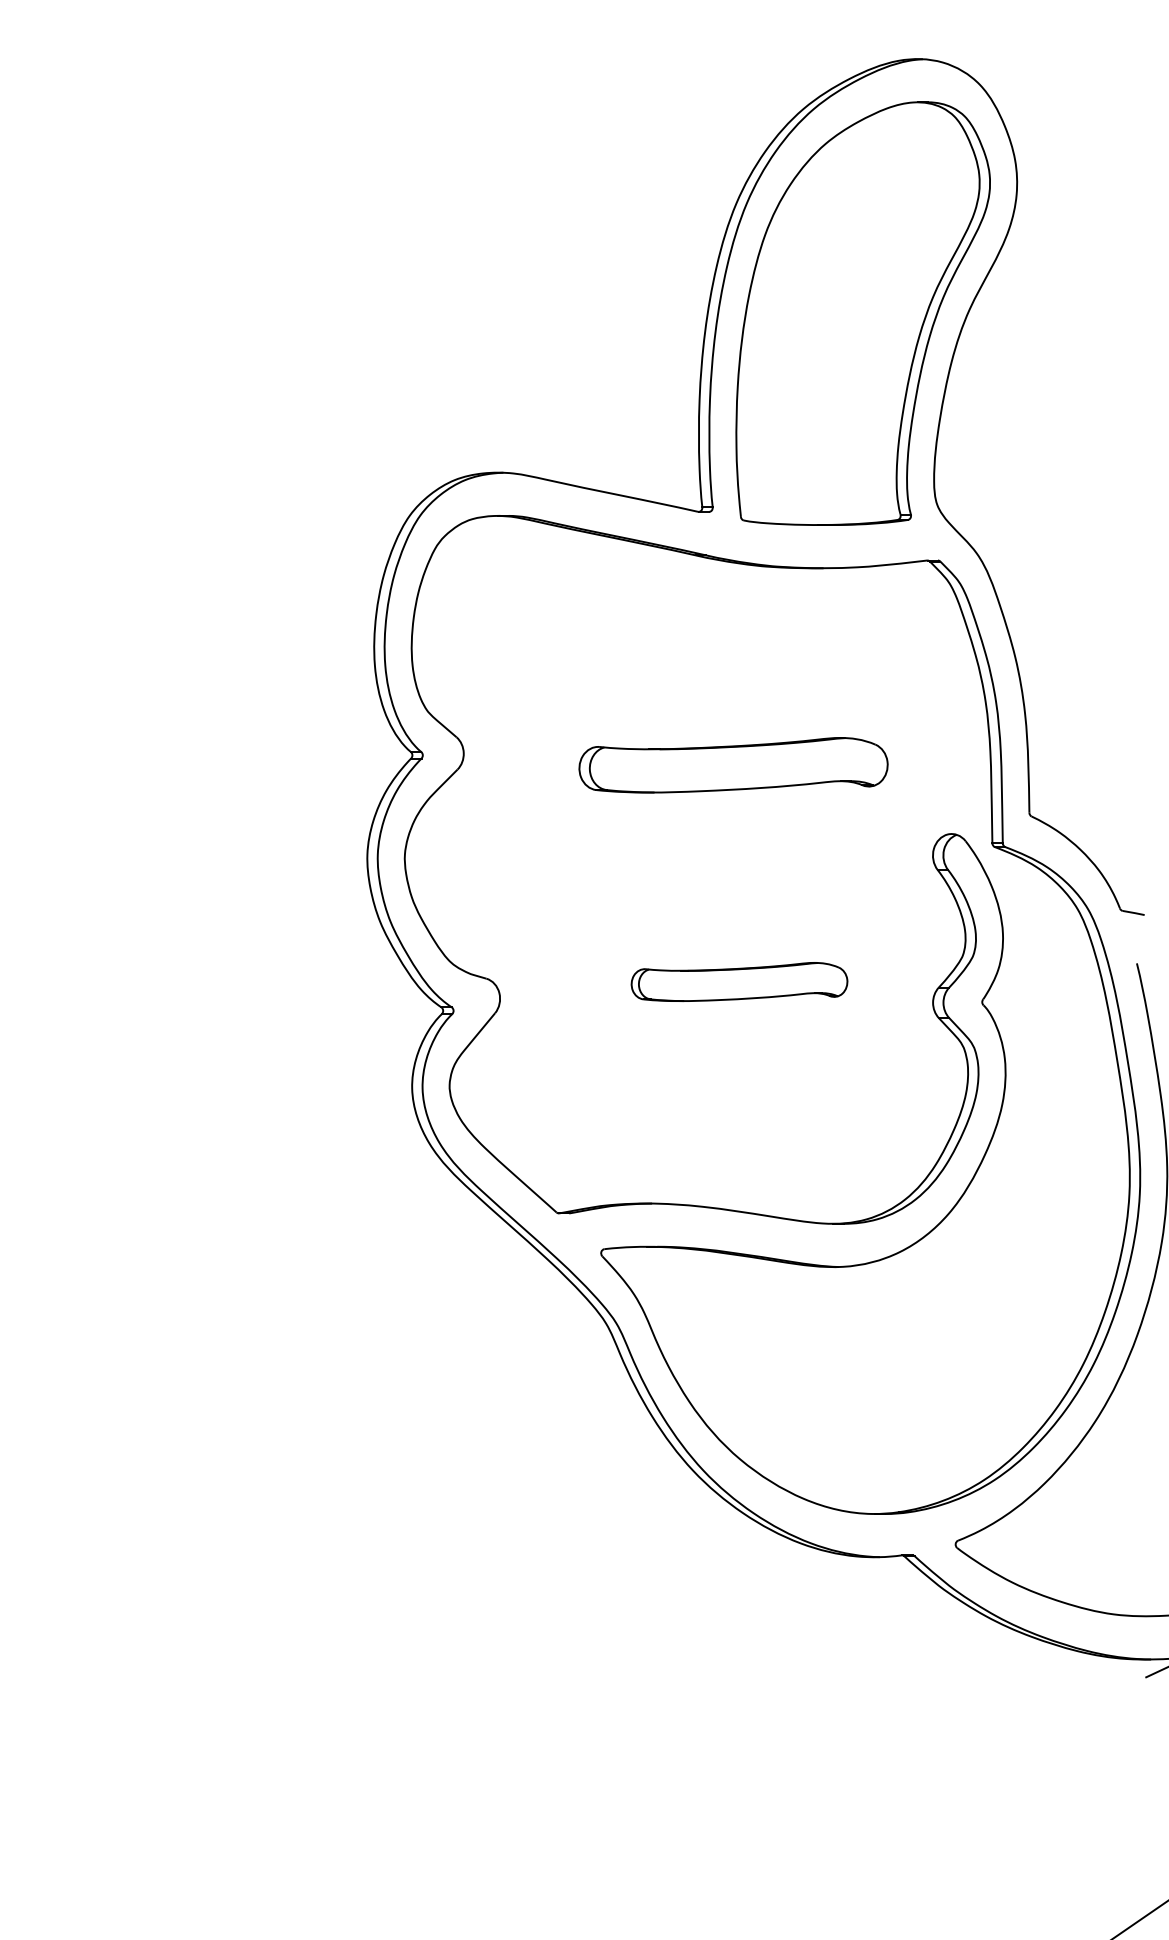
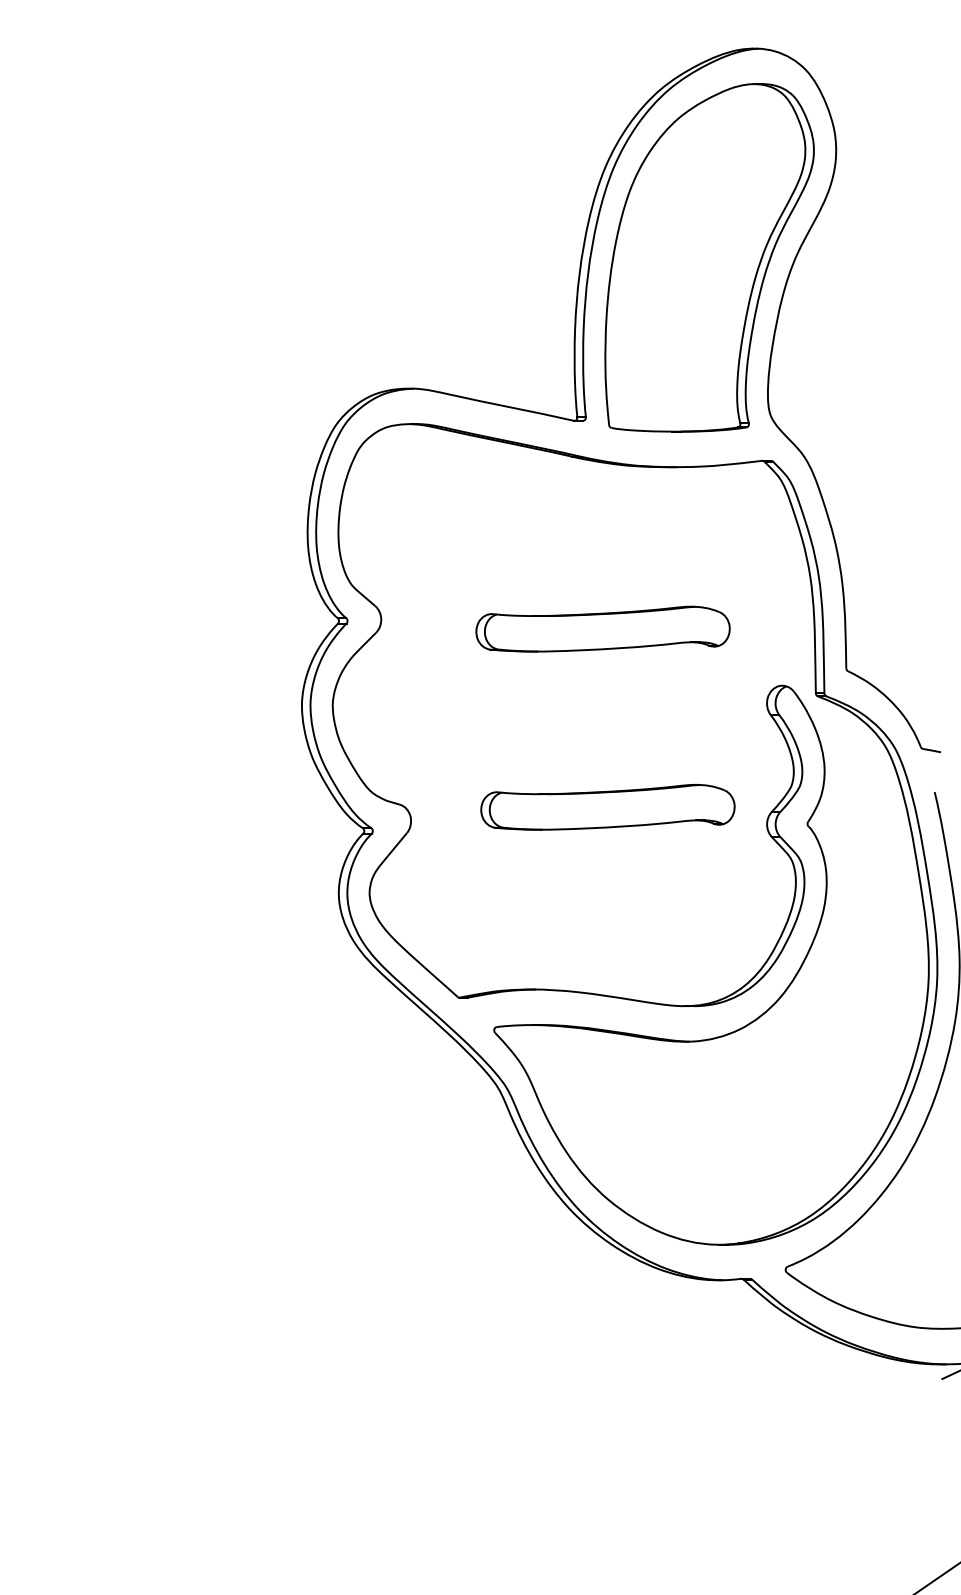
part: (738, 982) -> (607, 807), size x1.43

